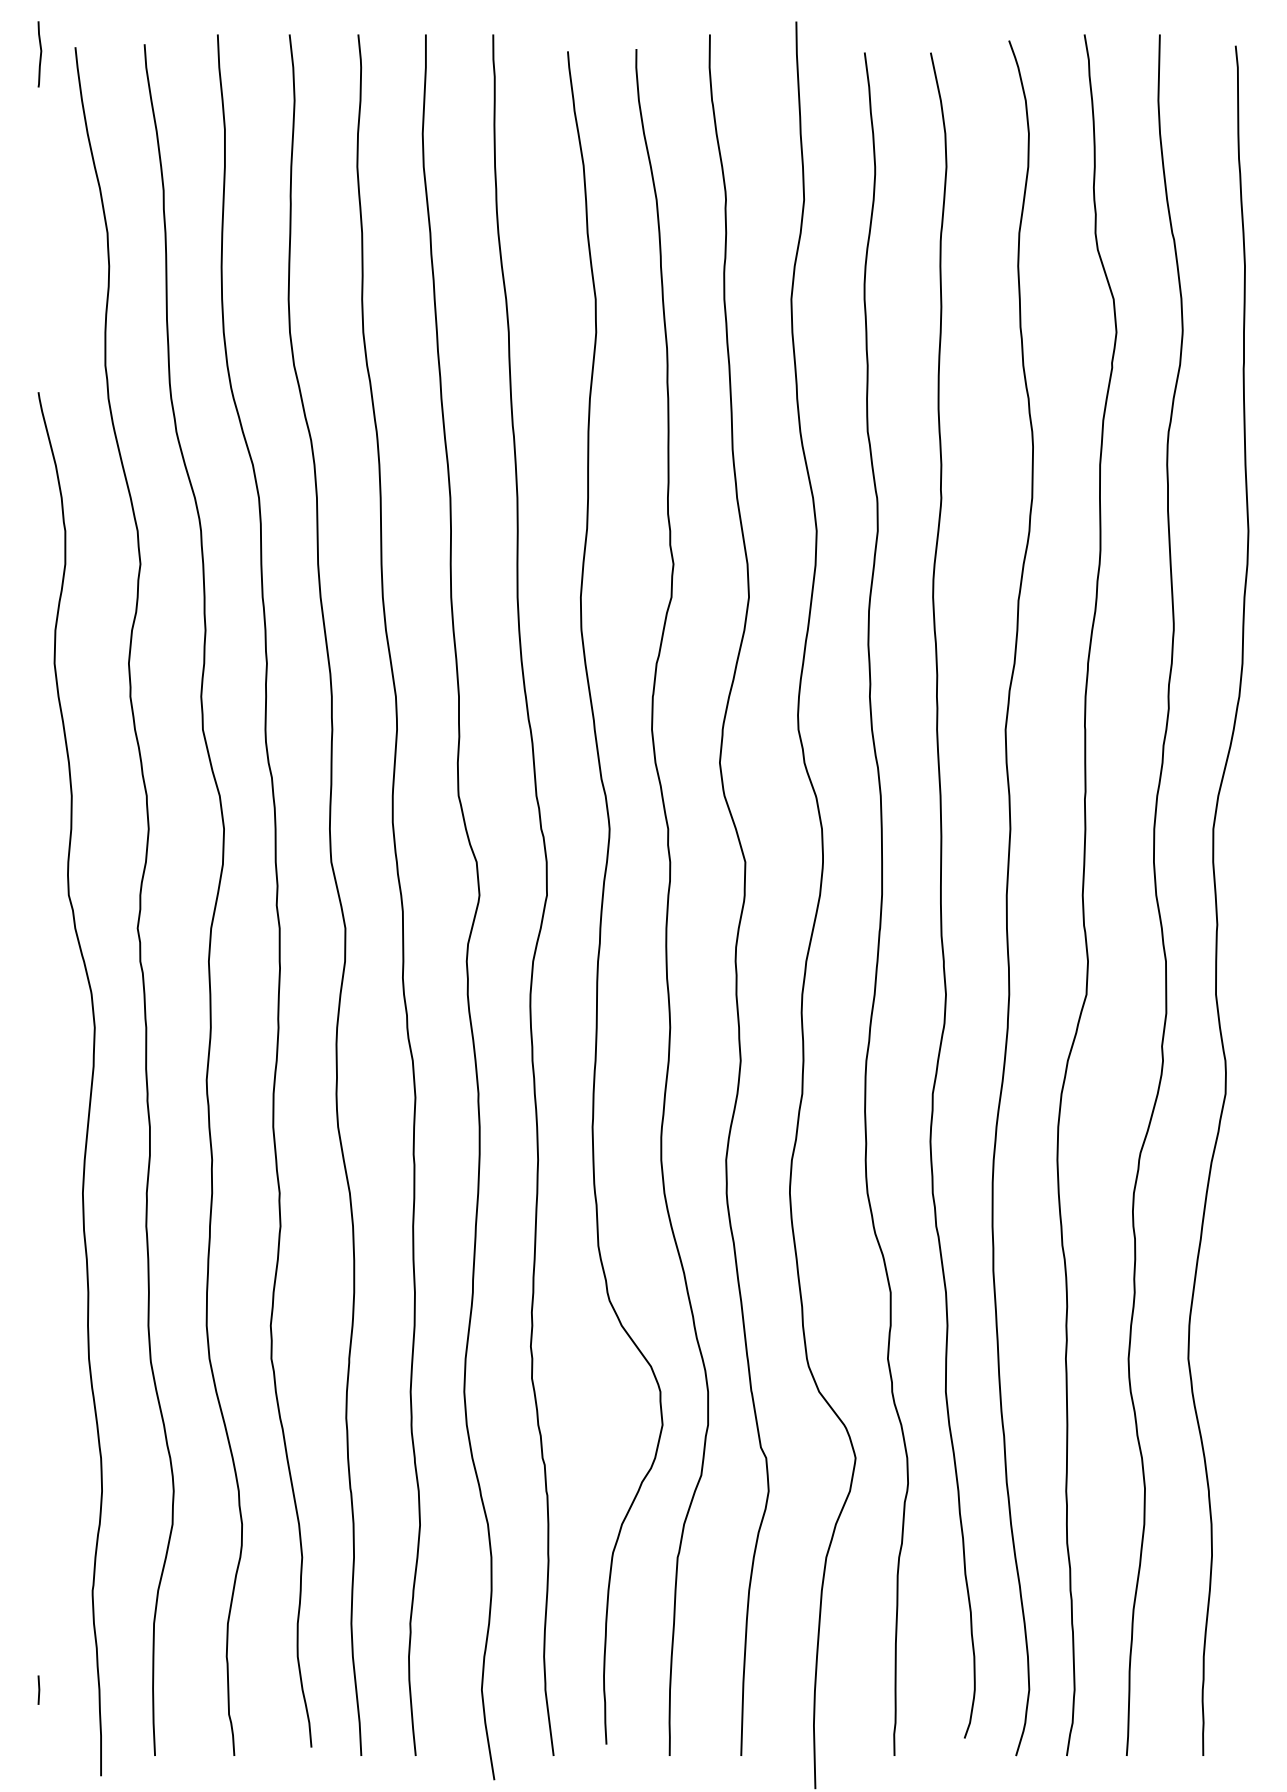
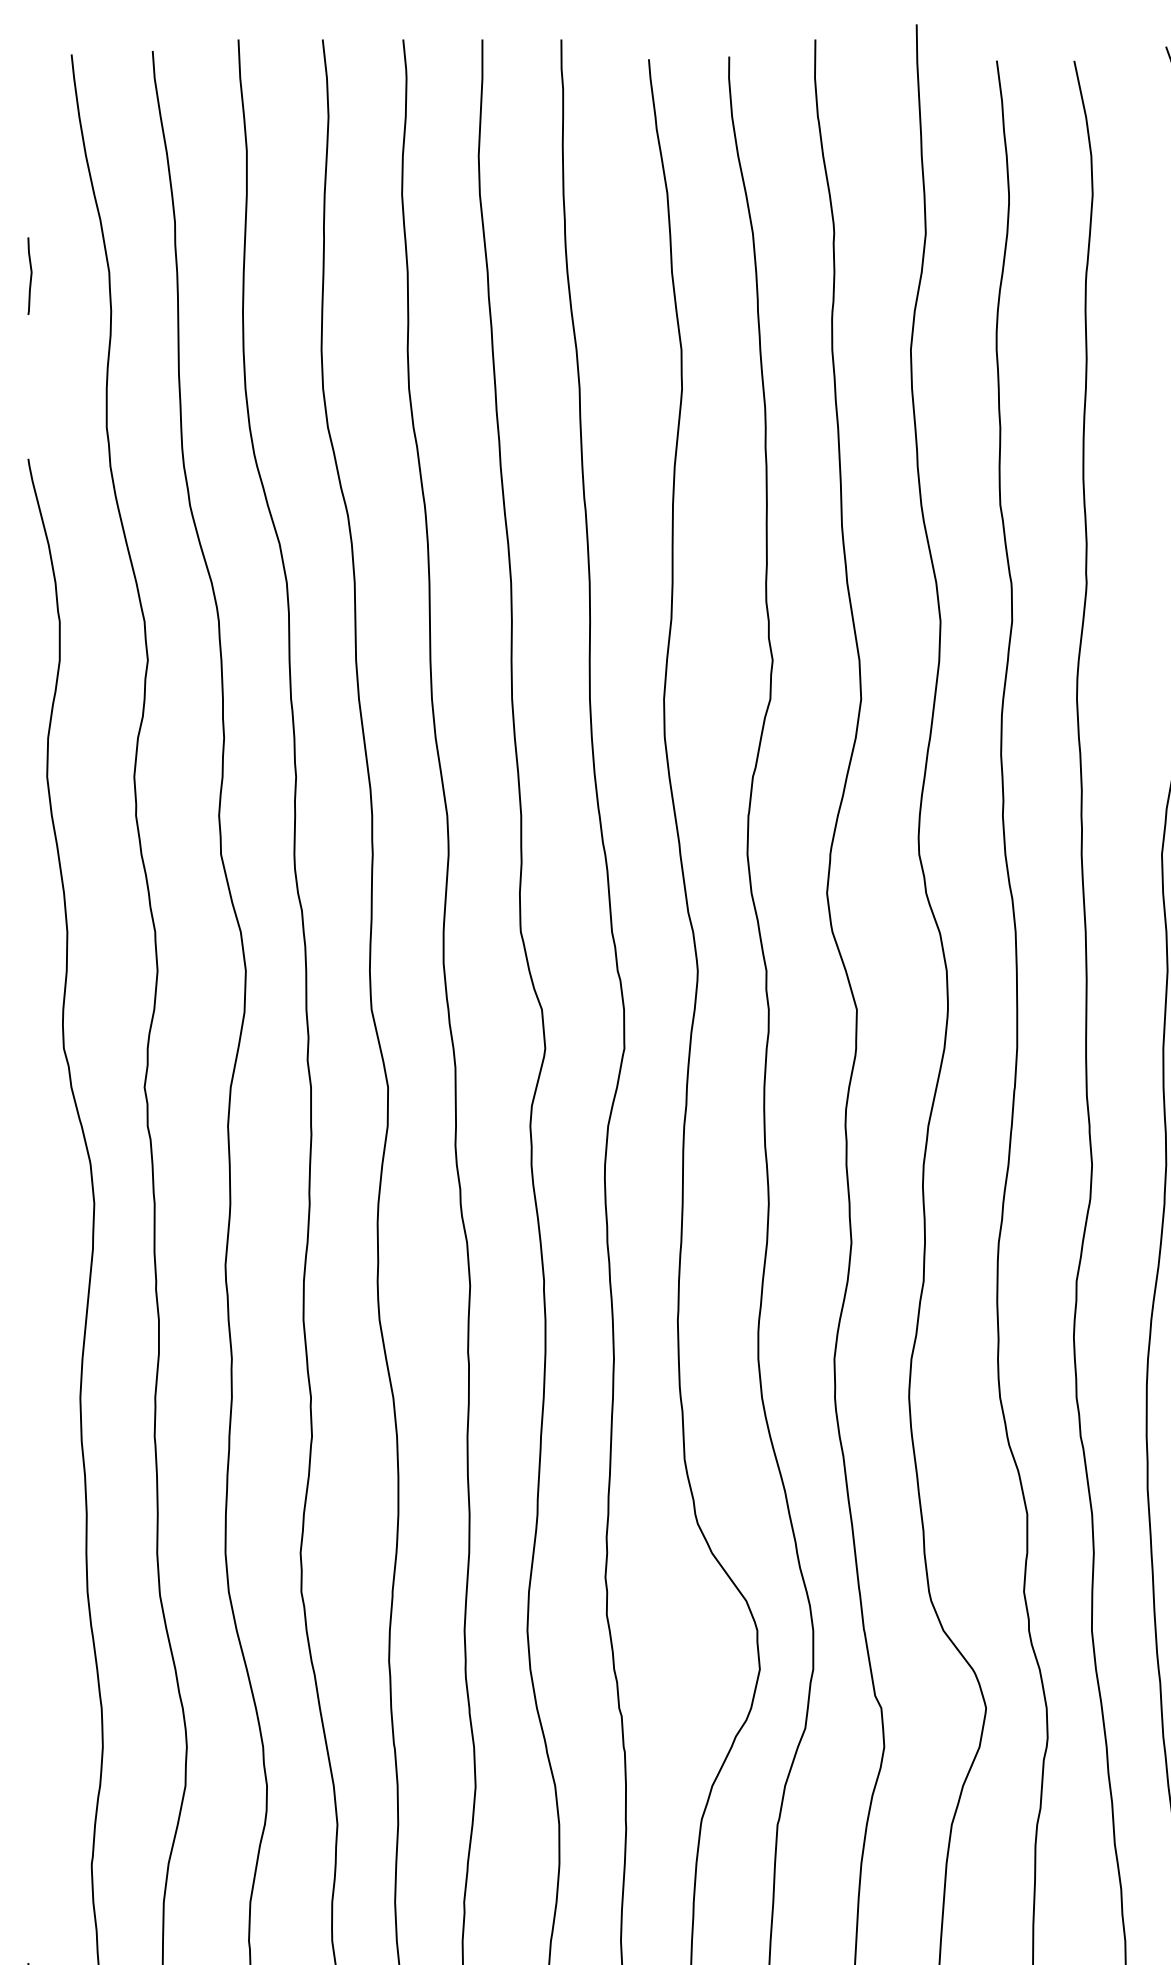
curve: (40, 54) -> (30, 276), moved

